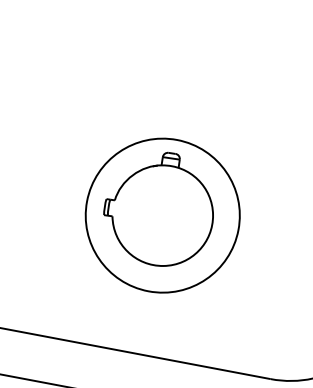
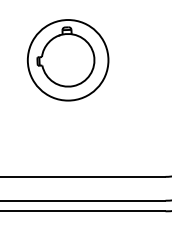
part: (161, 215) -> (67, 60), moved

